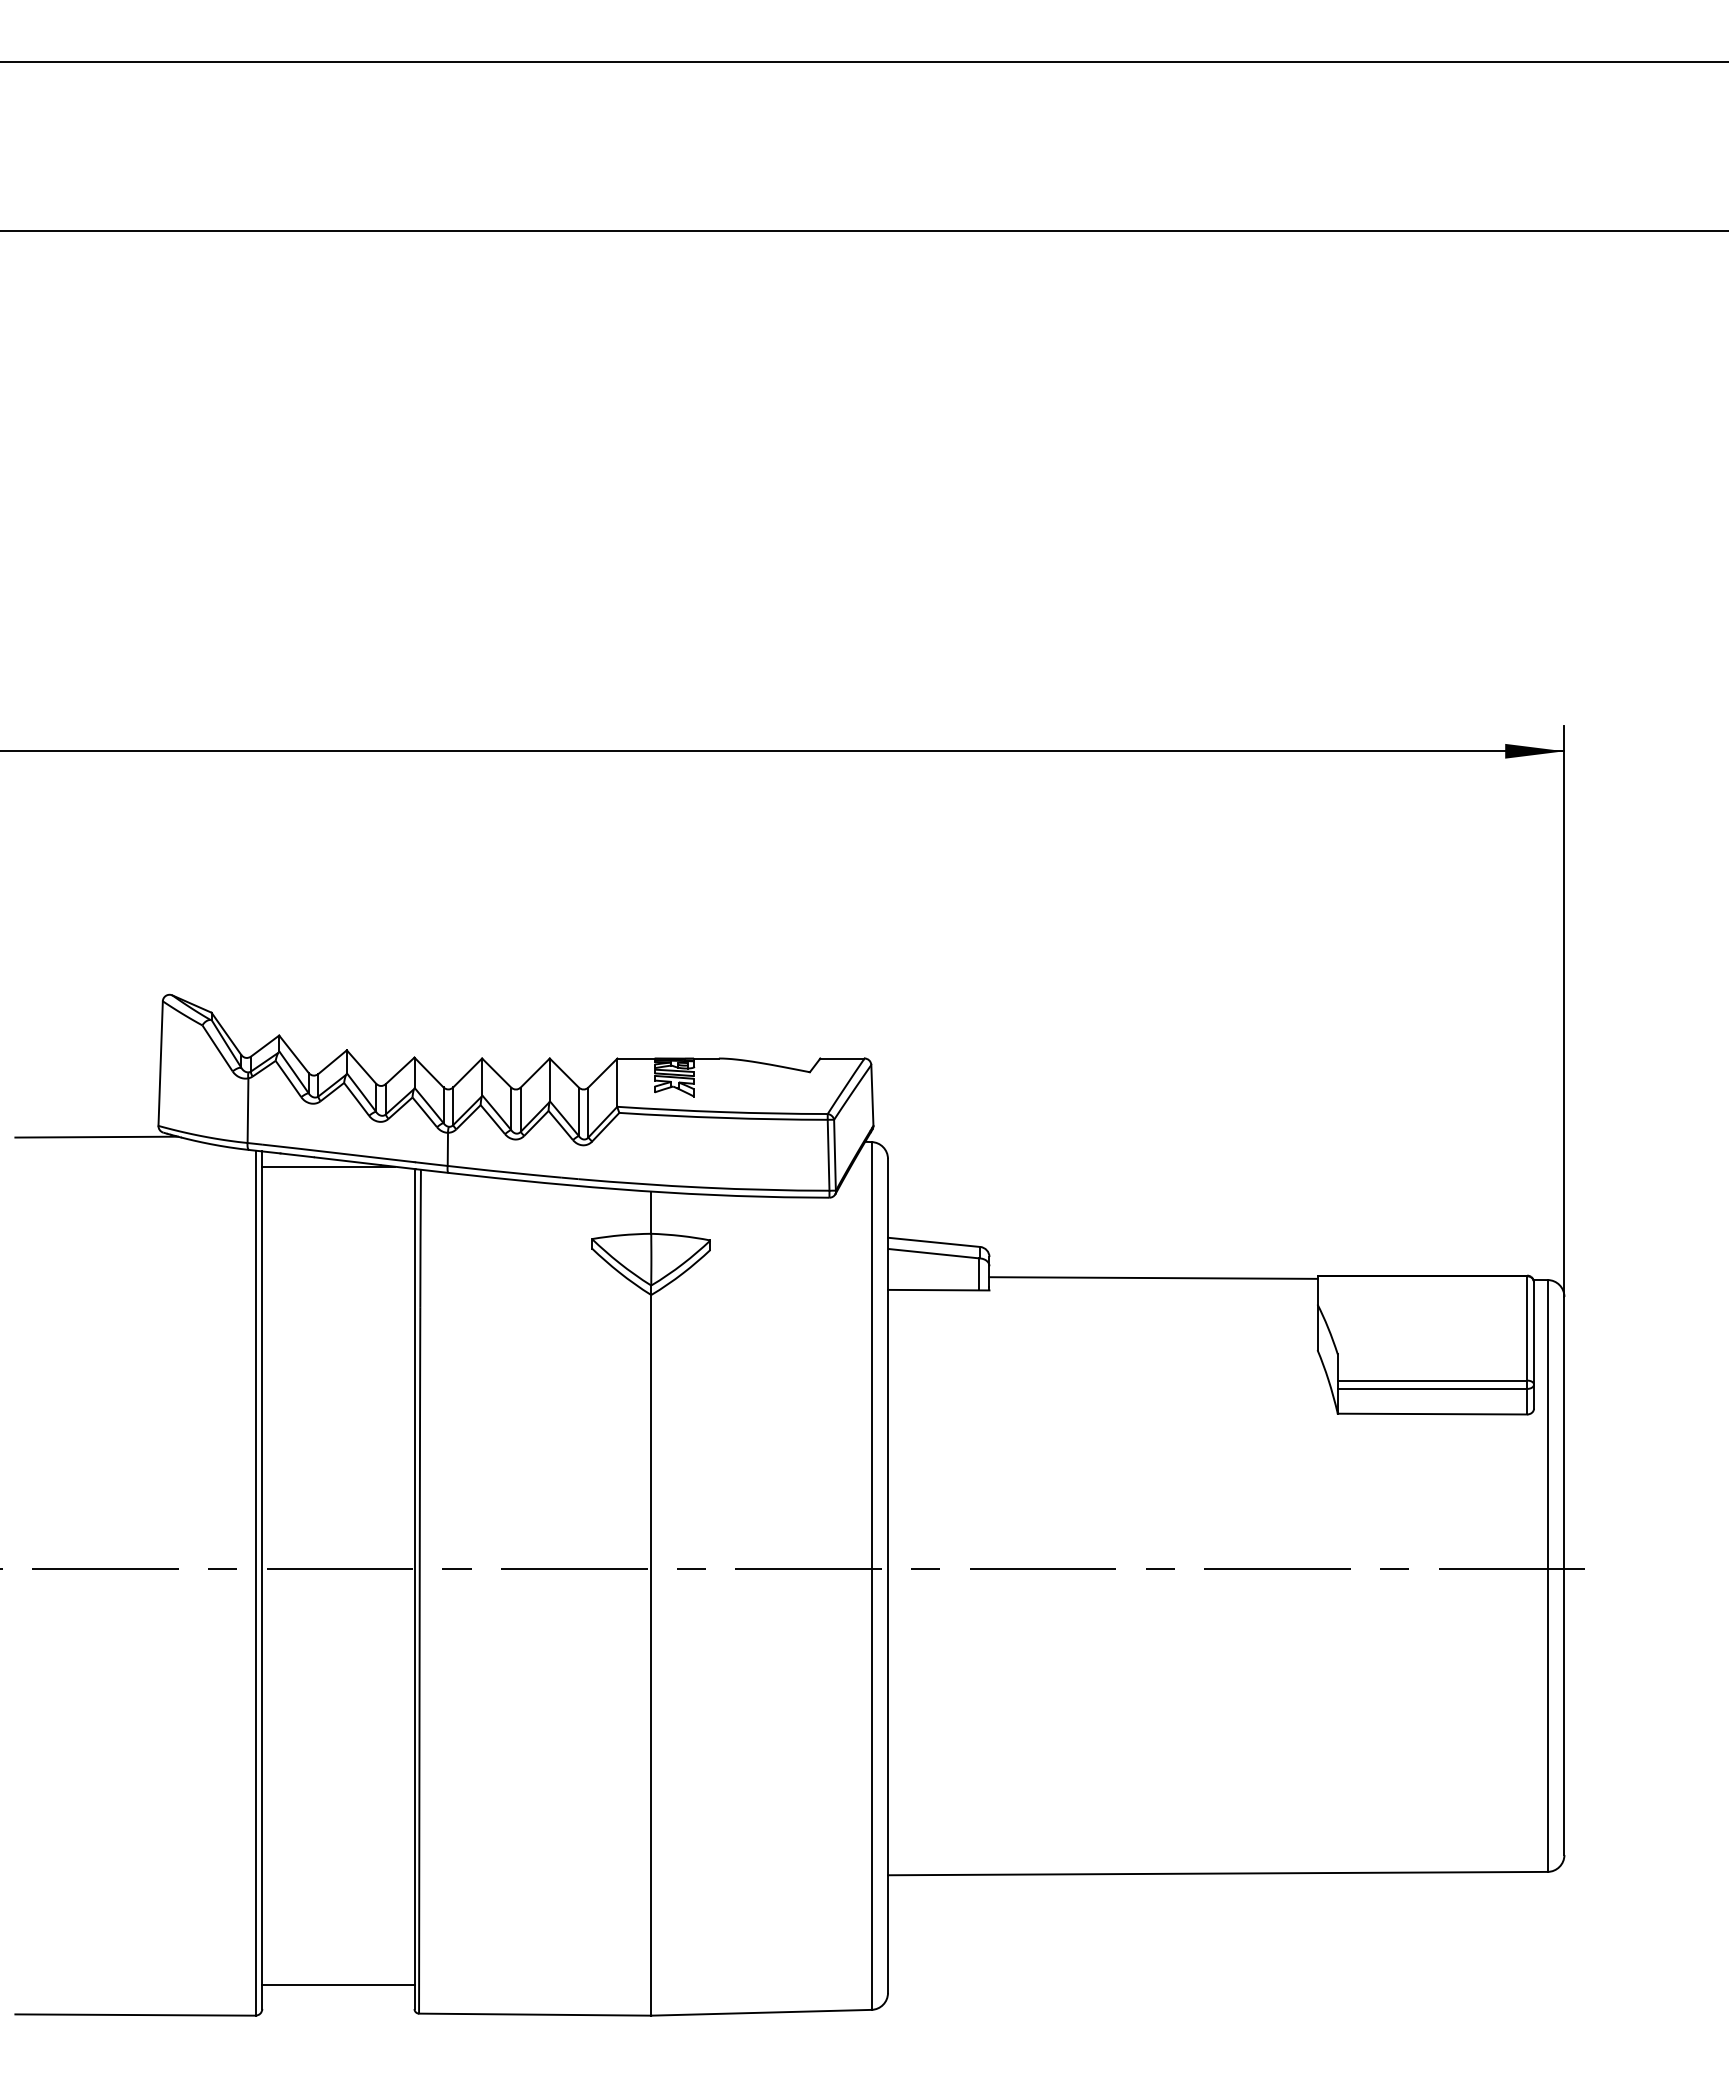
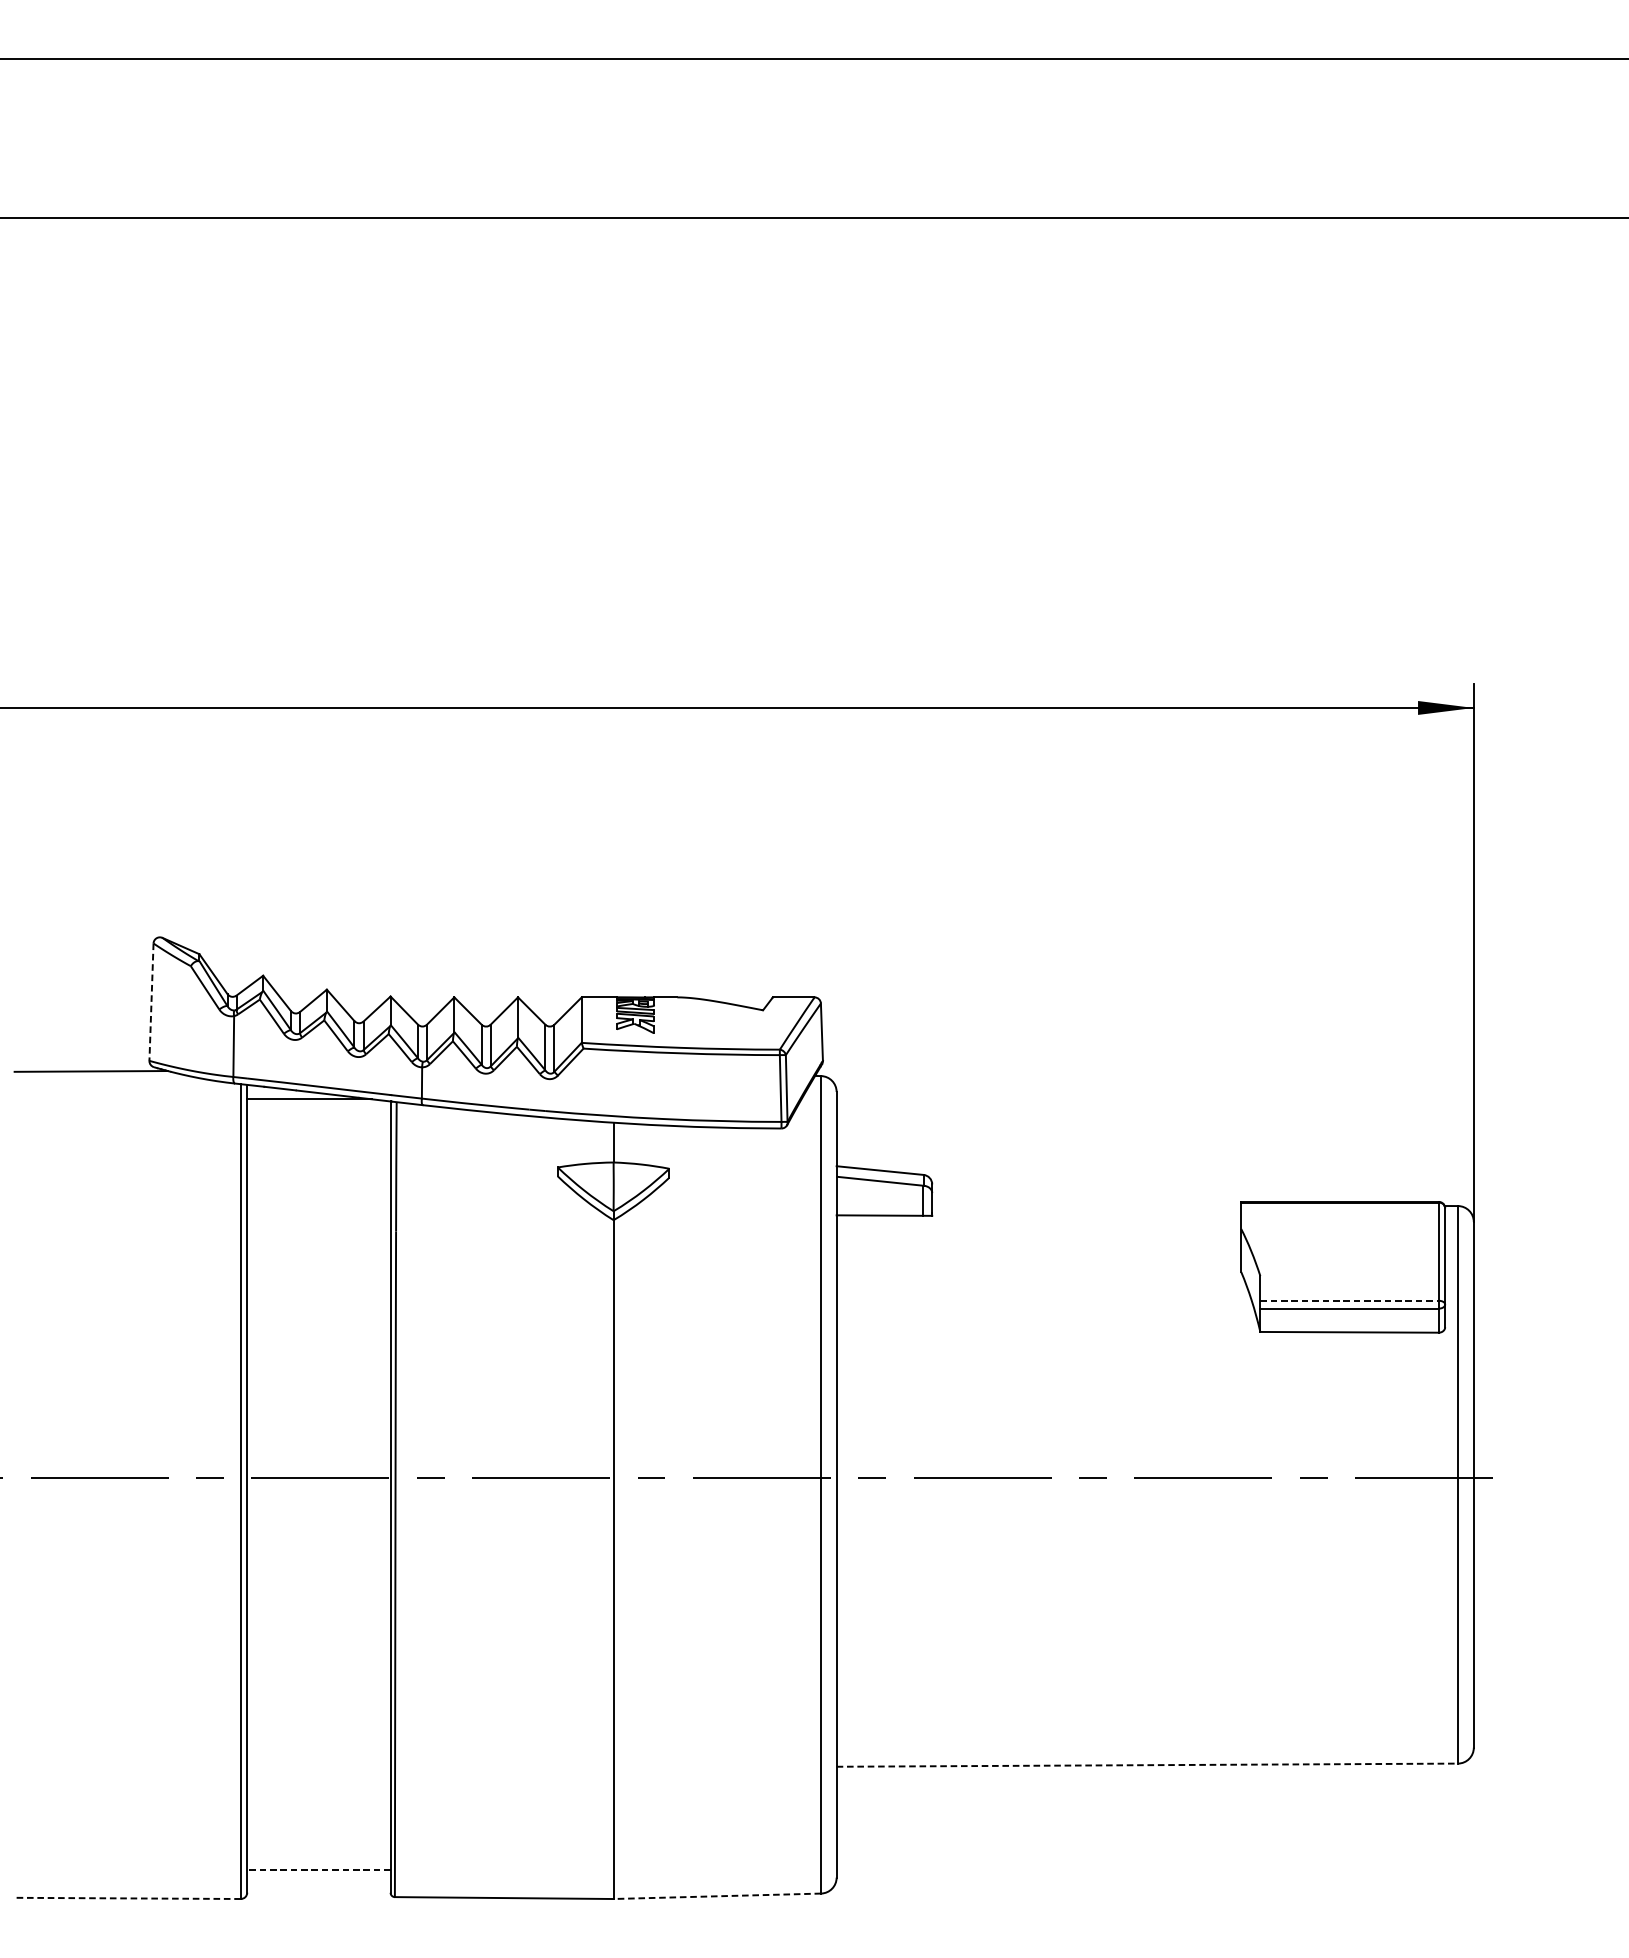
line: (160, 1064) -> (151, 1003), solid -> dashed
line: (1153, 1277) -> (1086, 1203), removed
line: (1432, 1380) -> (1349, 1300), solid -> dashed
line: (1217, 1873) -> (1147, 1765), solid -> dashed
line: (337, 1985) -> (318, 1870), solid -> dashed
line: (760, 2012) -> (716, 1896), solid -> dashed
line: (134, 2015) -> (126, 1898), solid -> dashed

